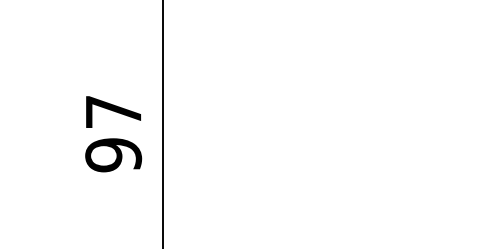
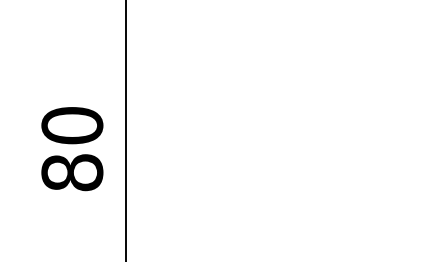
text: (113, 133) -> (72, 149), 97 -> 80

